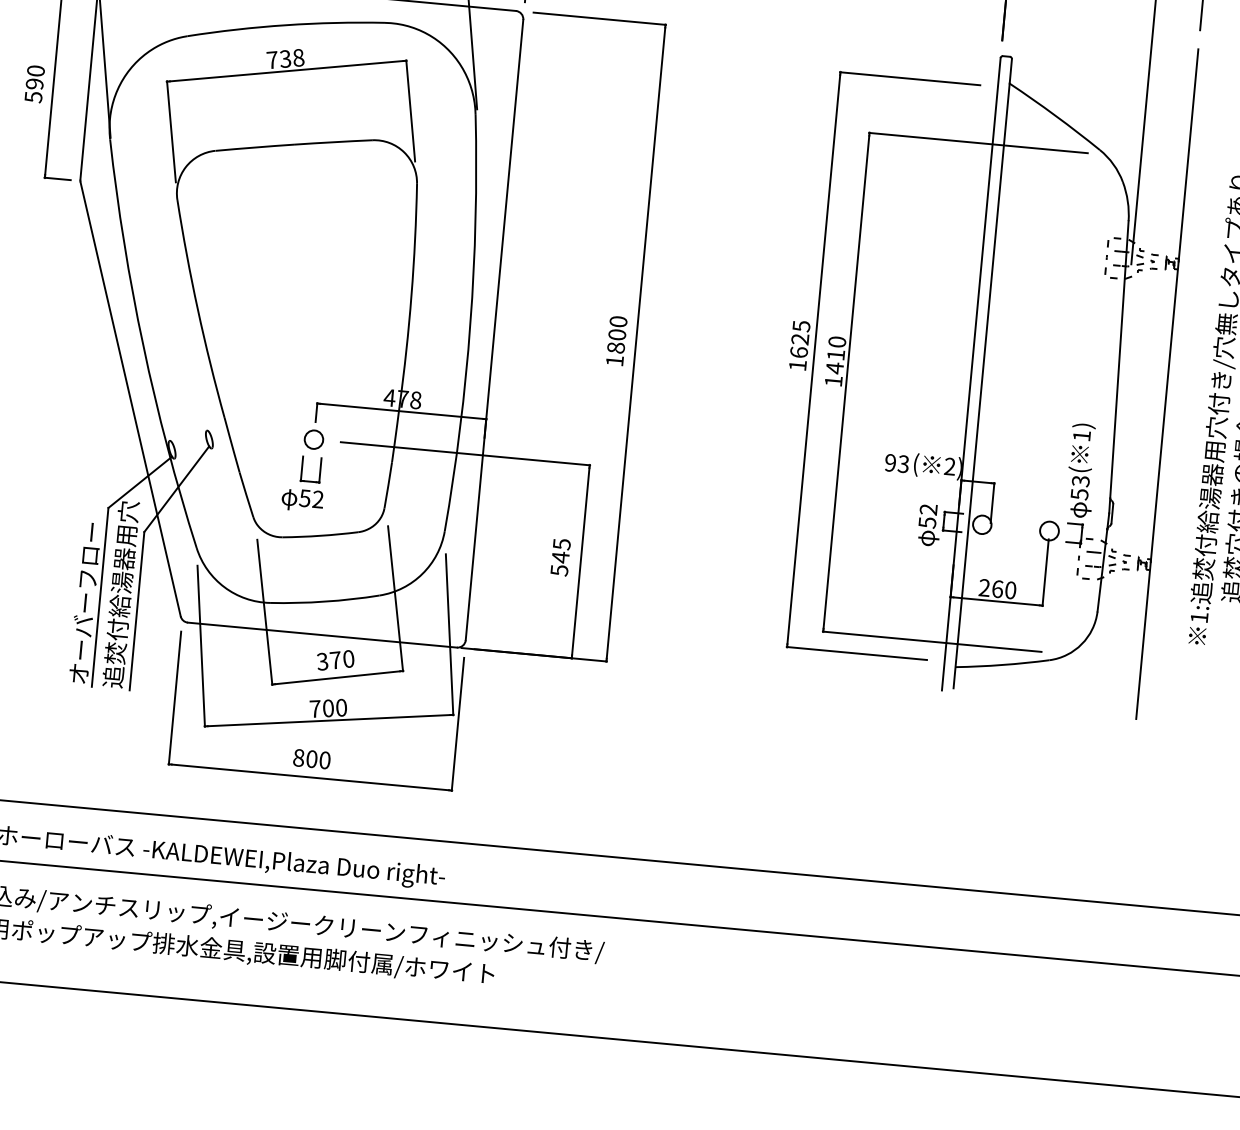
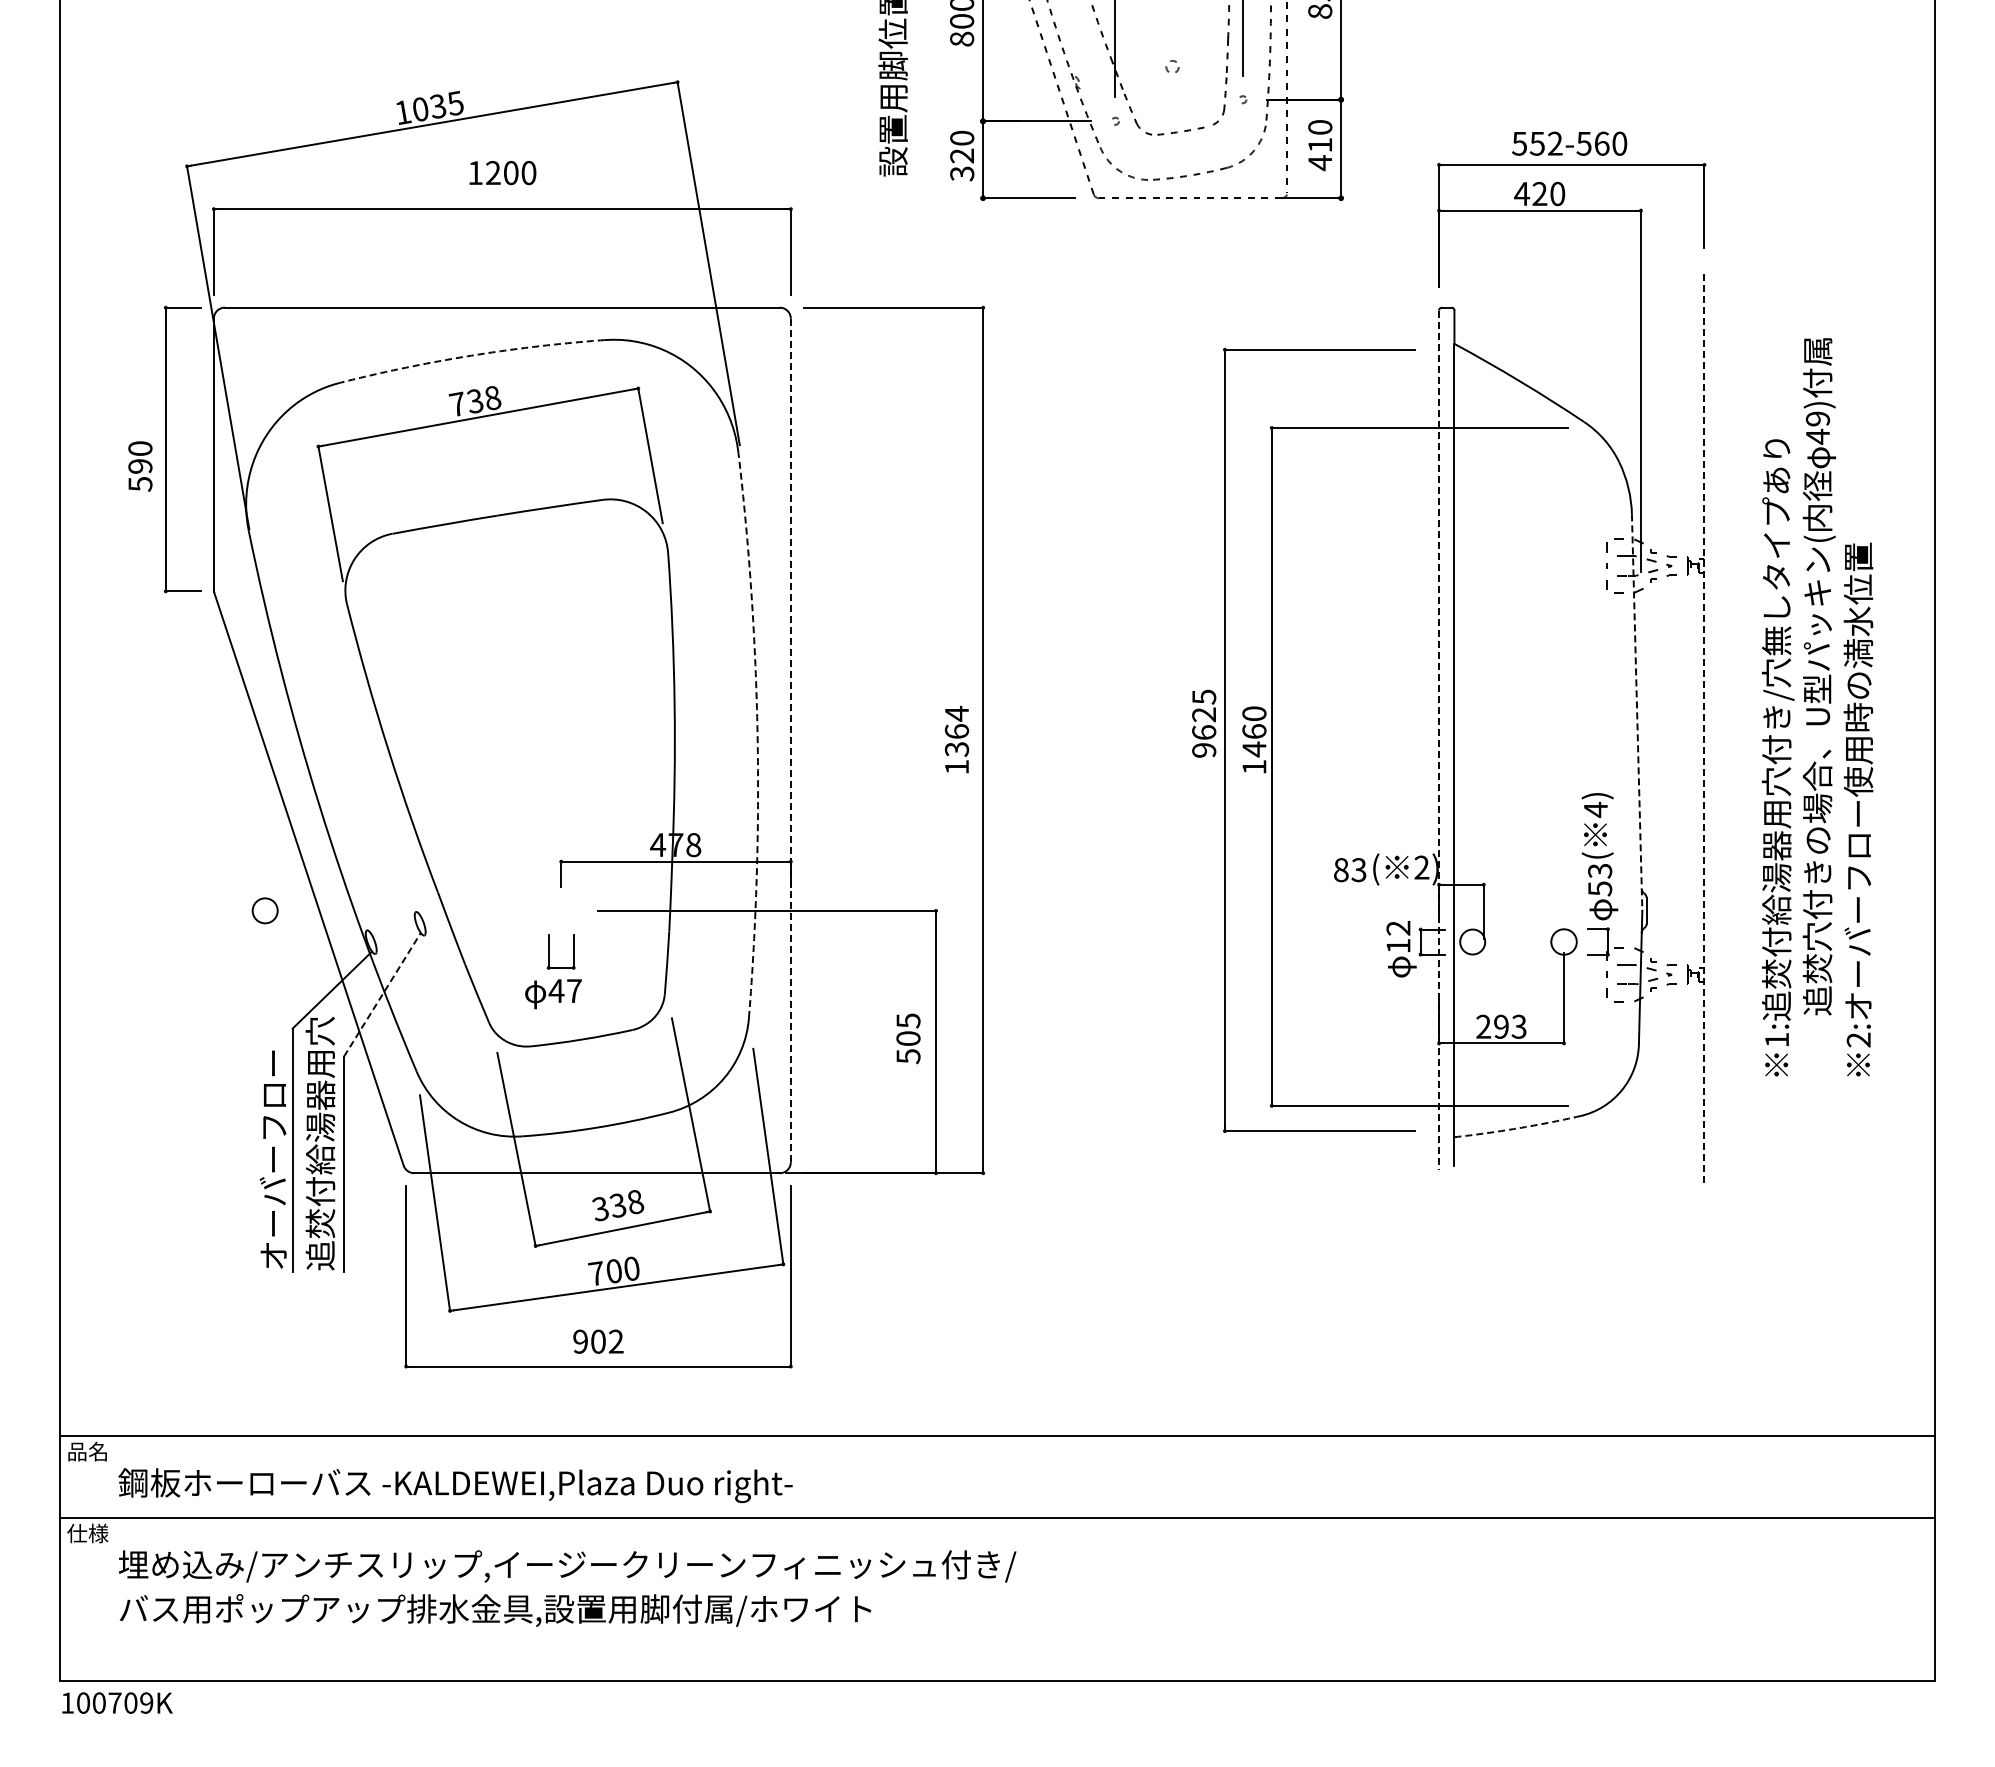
arc: (285, 25) -> (471, 355), solid -> dashed
arc: (470, 324) -> (757, 735), solid -> dashed
line: (494, 330) -> (790, 740), solid -> dashed
text: (617, 334) -> (956, 730), 1800 -> 1364
text: (836, 355) -> (1254, 731), 1410 -> 1460
text: (798, 365) -> (1204, 750), 1625 -> 9625
line: (1119, 367) -> (1637, 713), solid -> dashed
line: (971, 374) -> (1439, 740), solid -> dashed
line: (1167, 384) -> (1704, 729), solid -> dashed
text: (1081, 435) -> (1595, 809), 1) -> 4)
circle: (313, 439) -> (264, 910), moved
text: (890, 463) -> (1341, 870), 93 -> 83
line: (176, 489) -> (382, 994), solid -> dashed
text: (310, 499) -> (564, 991), 52 -> 47
text: (927, 522) -> (1398, 945), 52 -> 12
text: (560, 557) -> (908, 1038), 545 -> 505
text: (1004, 589) -> (1510, 1026), 260 -> 293
text: (342, 659) -> (626, 1203), 370 -> 338
arc: (1002, 665) -> (1517, 1128), solid -> dashed
text: (312, 759) -> (598, 1341), 800 -> 902

